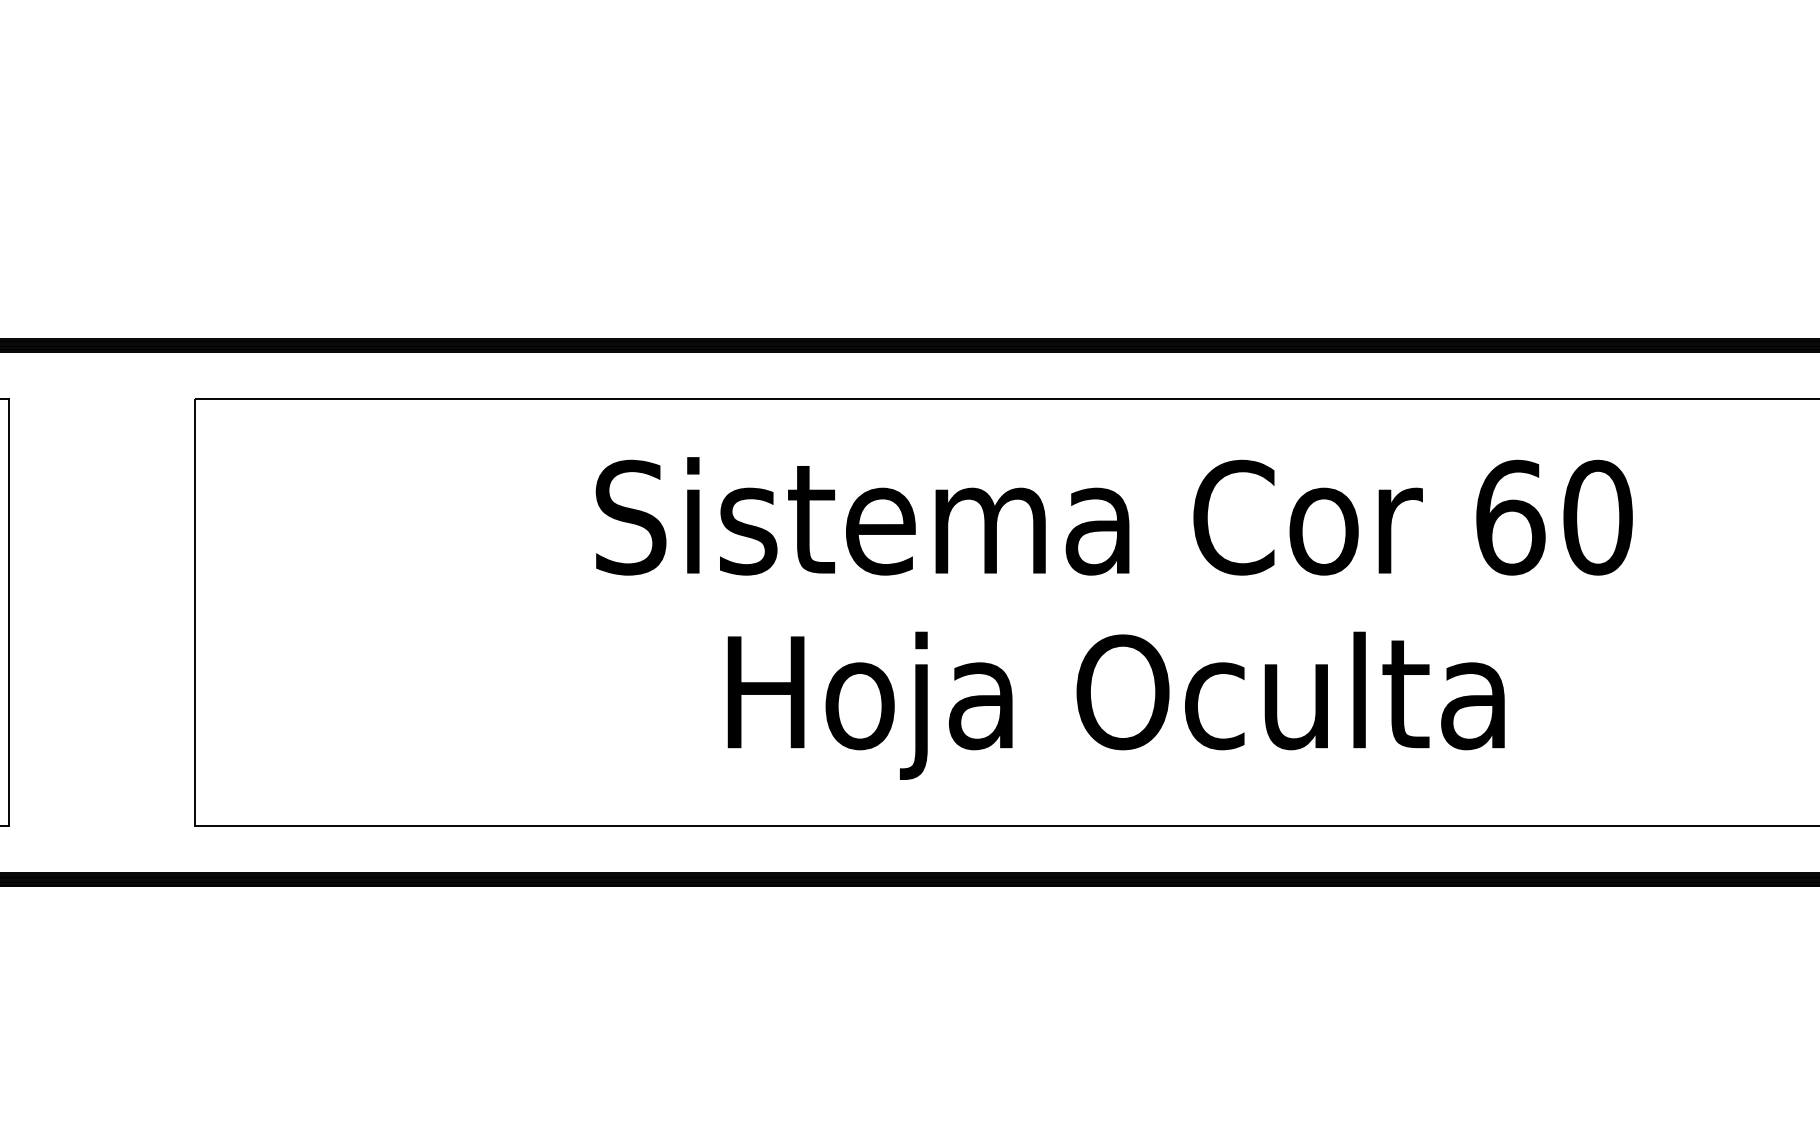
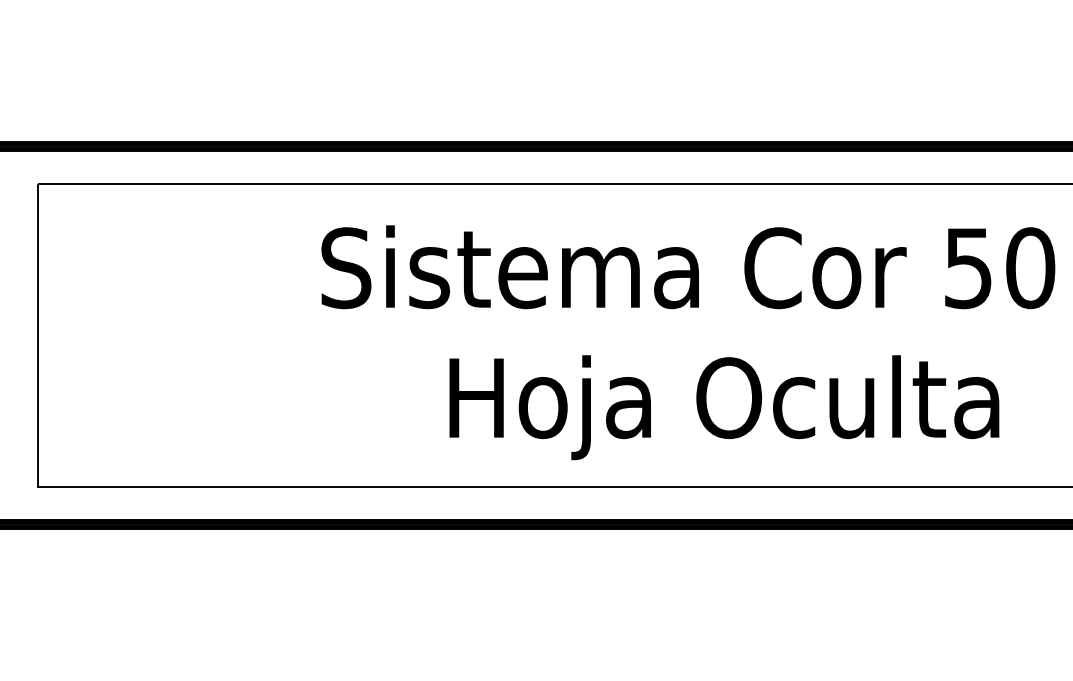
text: (1510, 517) -> (968, 268), 60 -> 50
text: (1115, 705) -> (723, 407), moved

